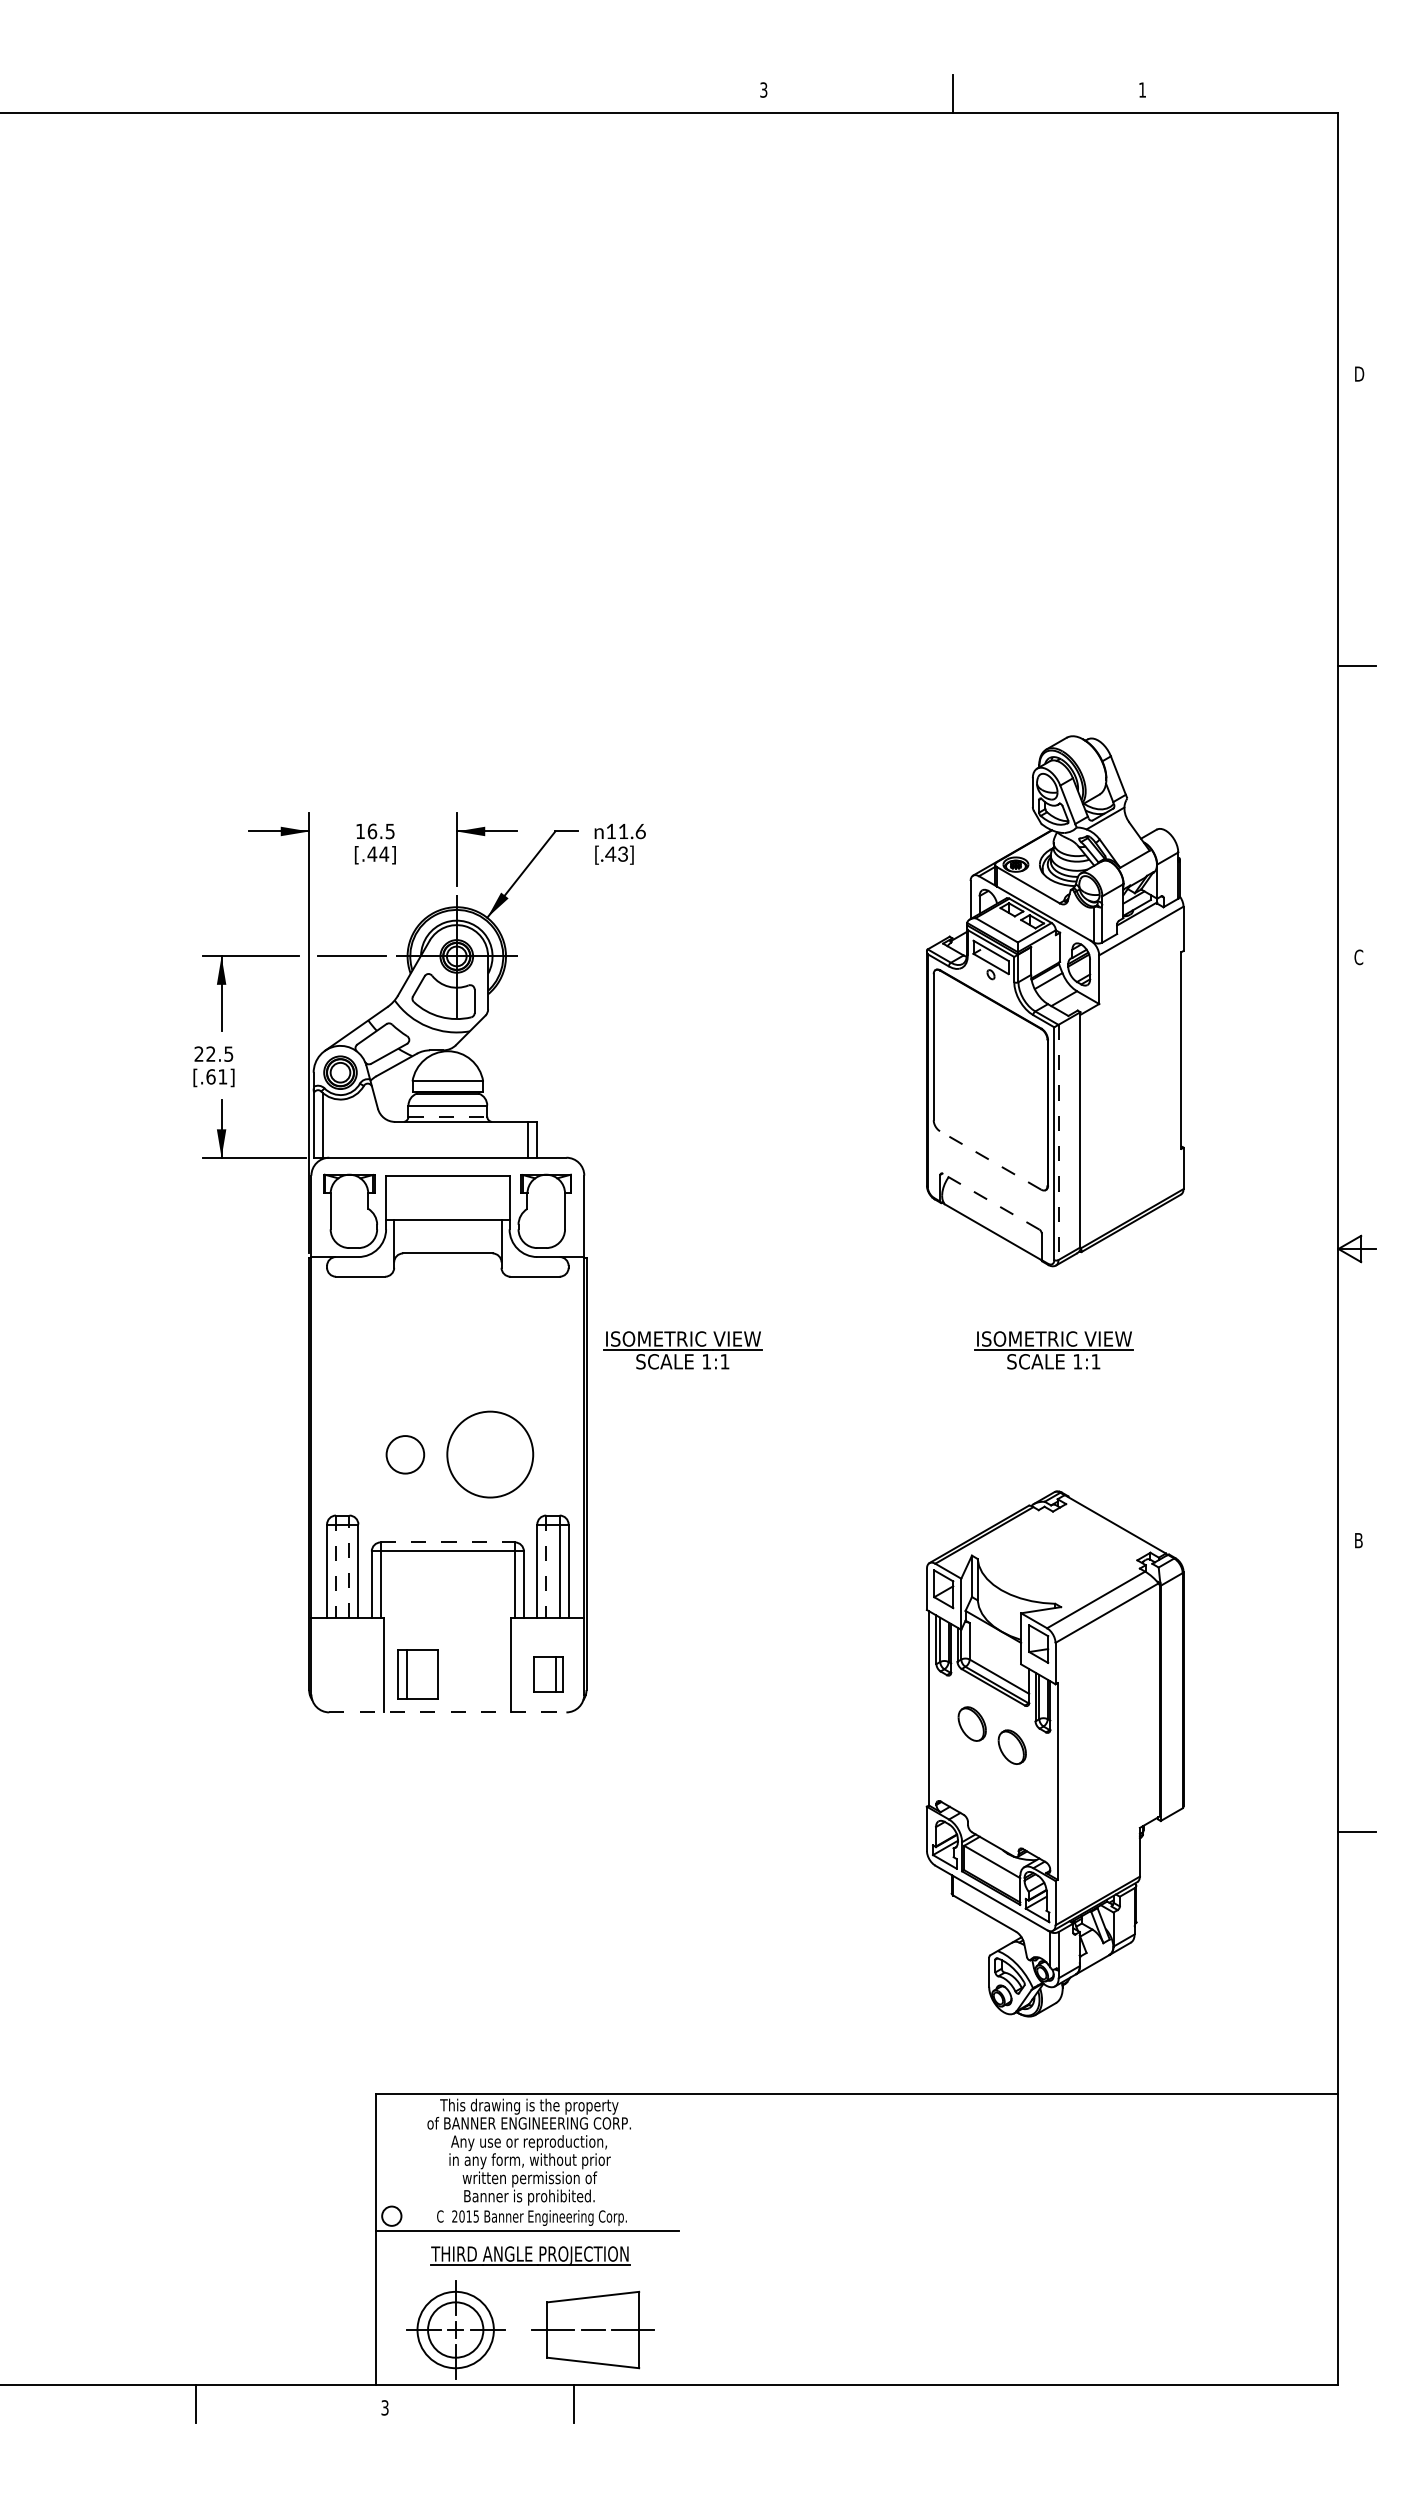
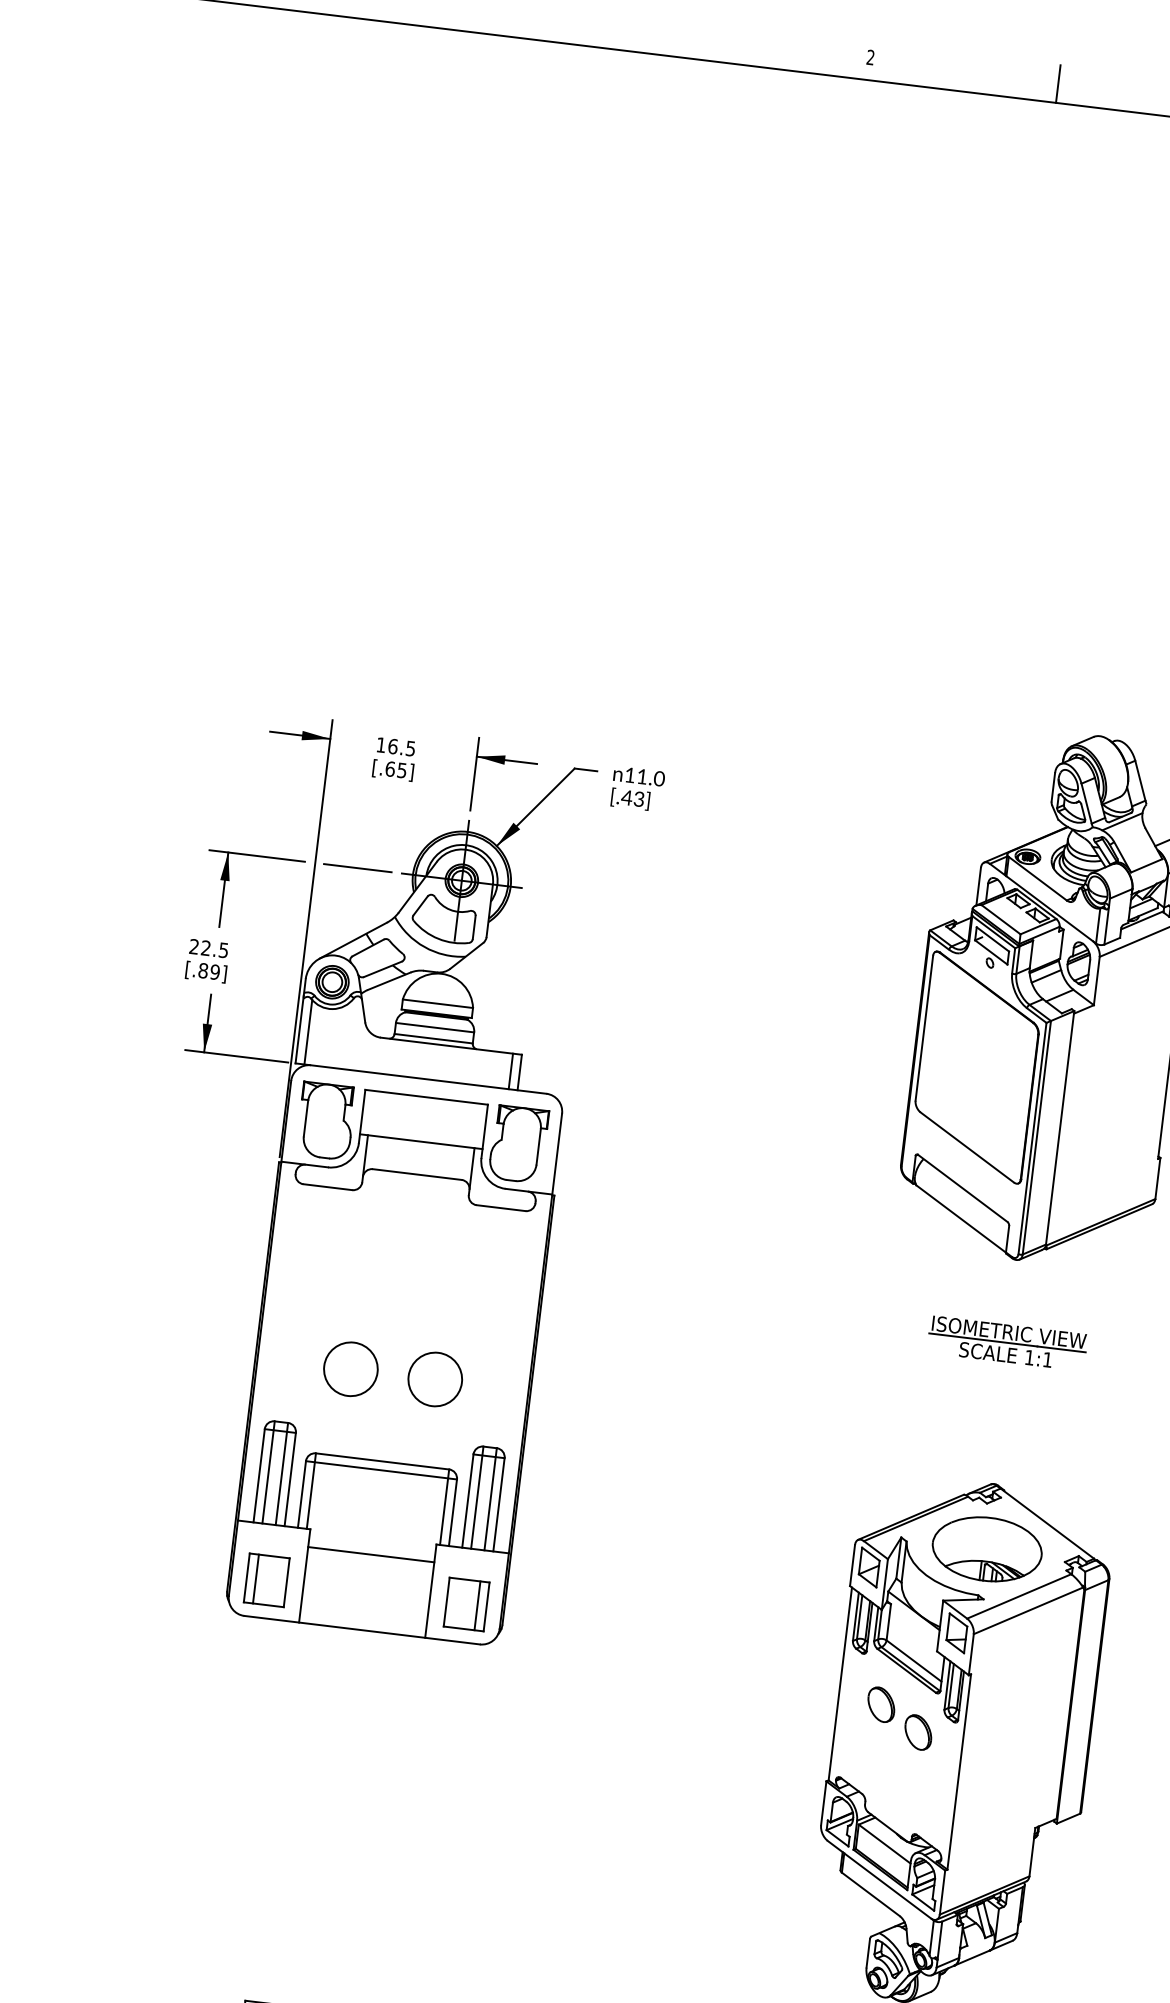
text: (763, 89) -> (870, 56), 3 -> 2
text: (640, 830) -> (659, 777), 11.6 -> 11.0
text: (378, 853) -> (396, 769), [.44] -> [.65]
text: (216, 1076) -> (208, 971), [.61] -> [.89]
line: (448, 1116) -> (434, 1038), dashed -> solid
line: (1058, 1142) -> (1036, 1137), dashed -> solid
line: (990, 1160) -> (967, 1147), dashed -> solid
line: (990, 1201) -> (962, 1188), dashed -> solid
part: (682, 1350) -> (638, 1299), removed
circle: (405, 1454) -> (351, 1369), size x1.43
circle: (490, 1454) -> (435, 1379), size x0.62
line: (448, 1542) -> (383, 1461), dashed -> solid
part: (1058, 1556) -> (987, 1548), added
line: (349, 1566) -> (282, 1473), dashed -> solid
line: (336, 1567) -> (269, 1472), dashed -> solid
line: (546, 1567) -> (477, 1498), dashed -> solid
line: (447, 1636) -> (370, 1554), added
part: (417, 1674) -> (266, 1580), moved
part: (548, 1674) -> (466, 1604), size x1.43
line: (447, 1712) -> (361, 1630), dashed -> solid

